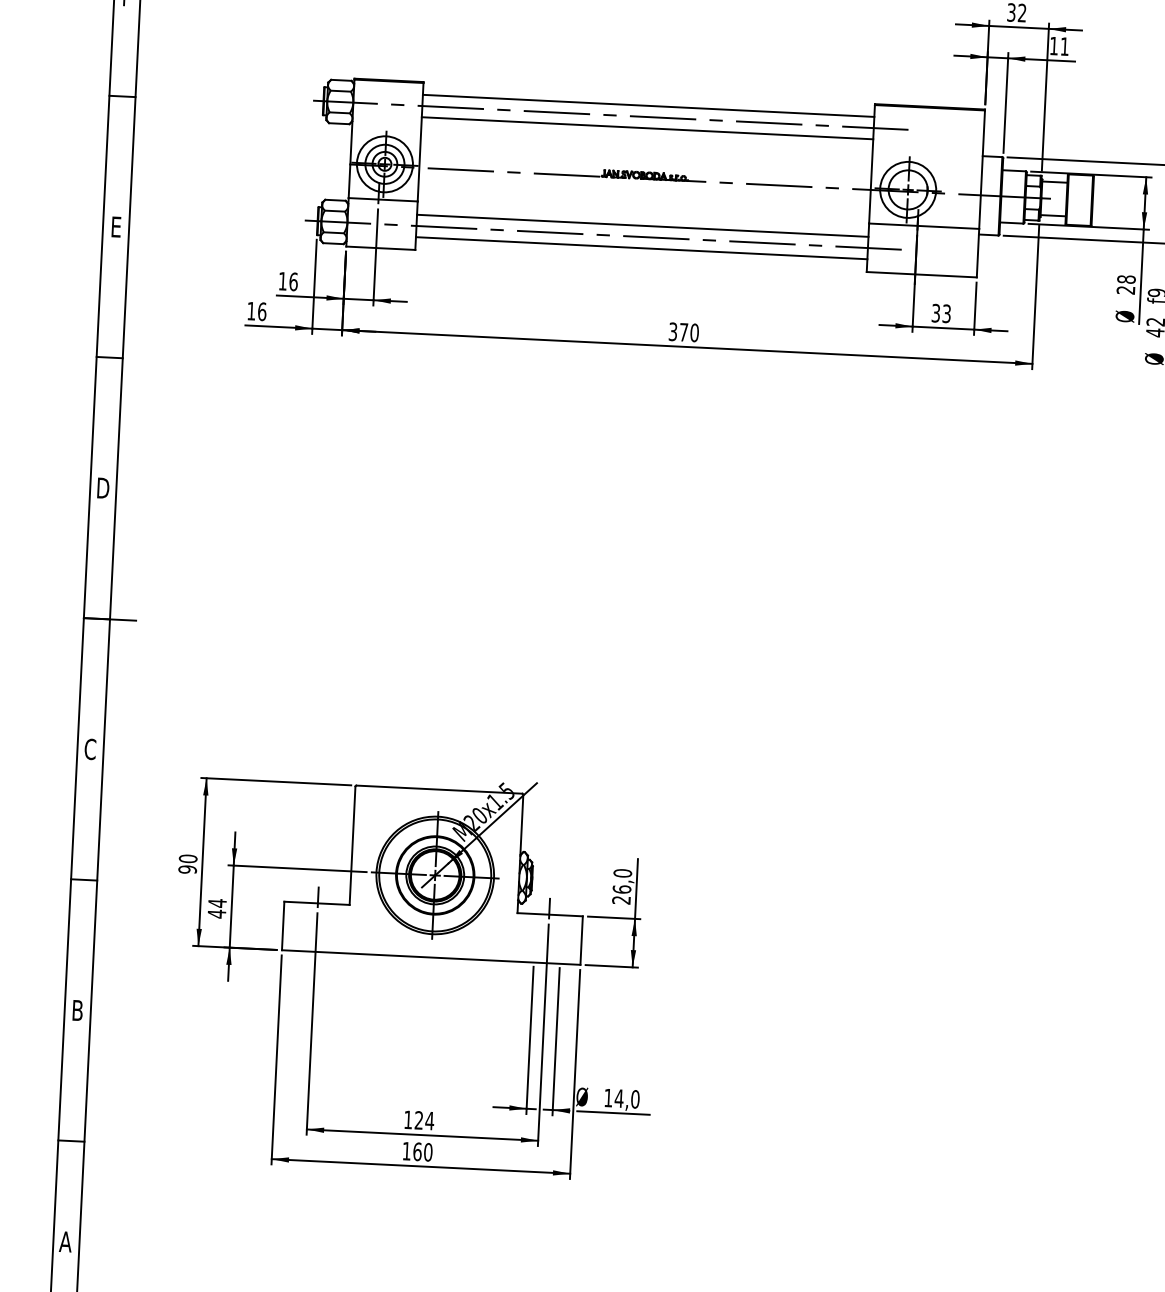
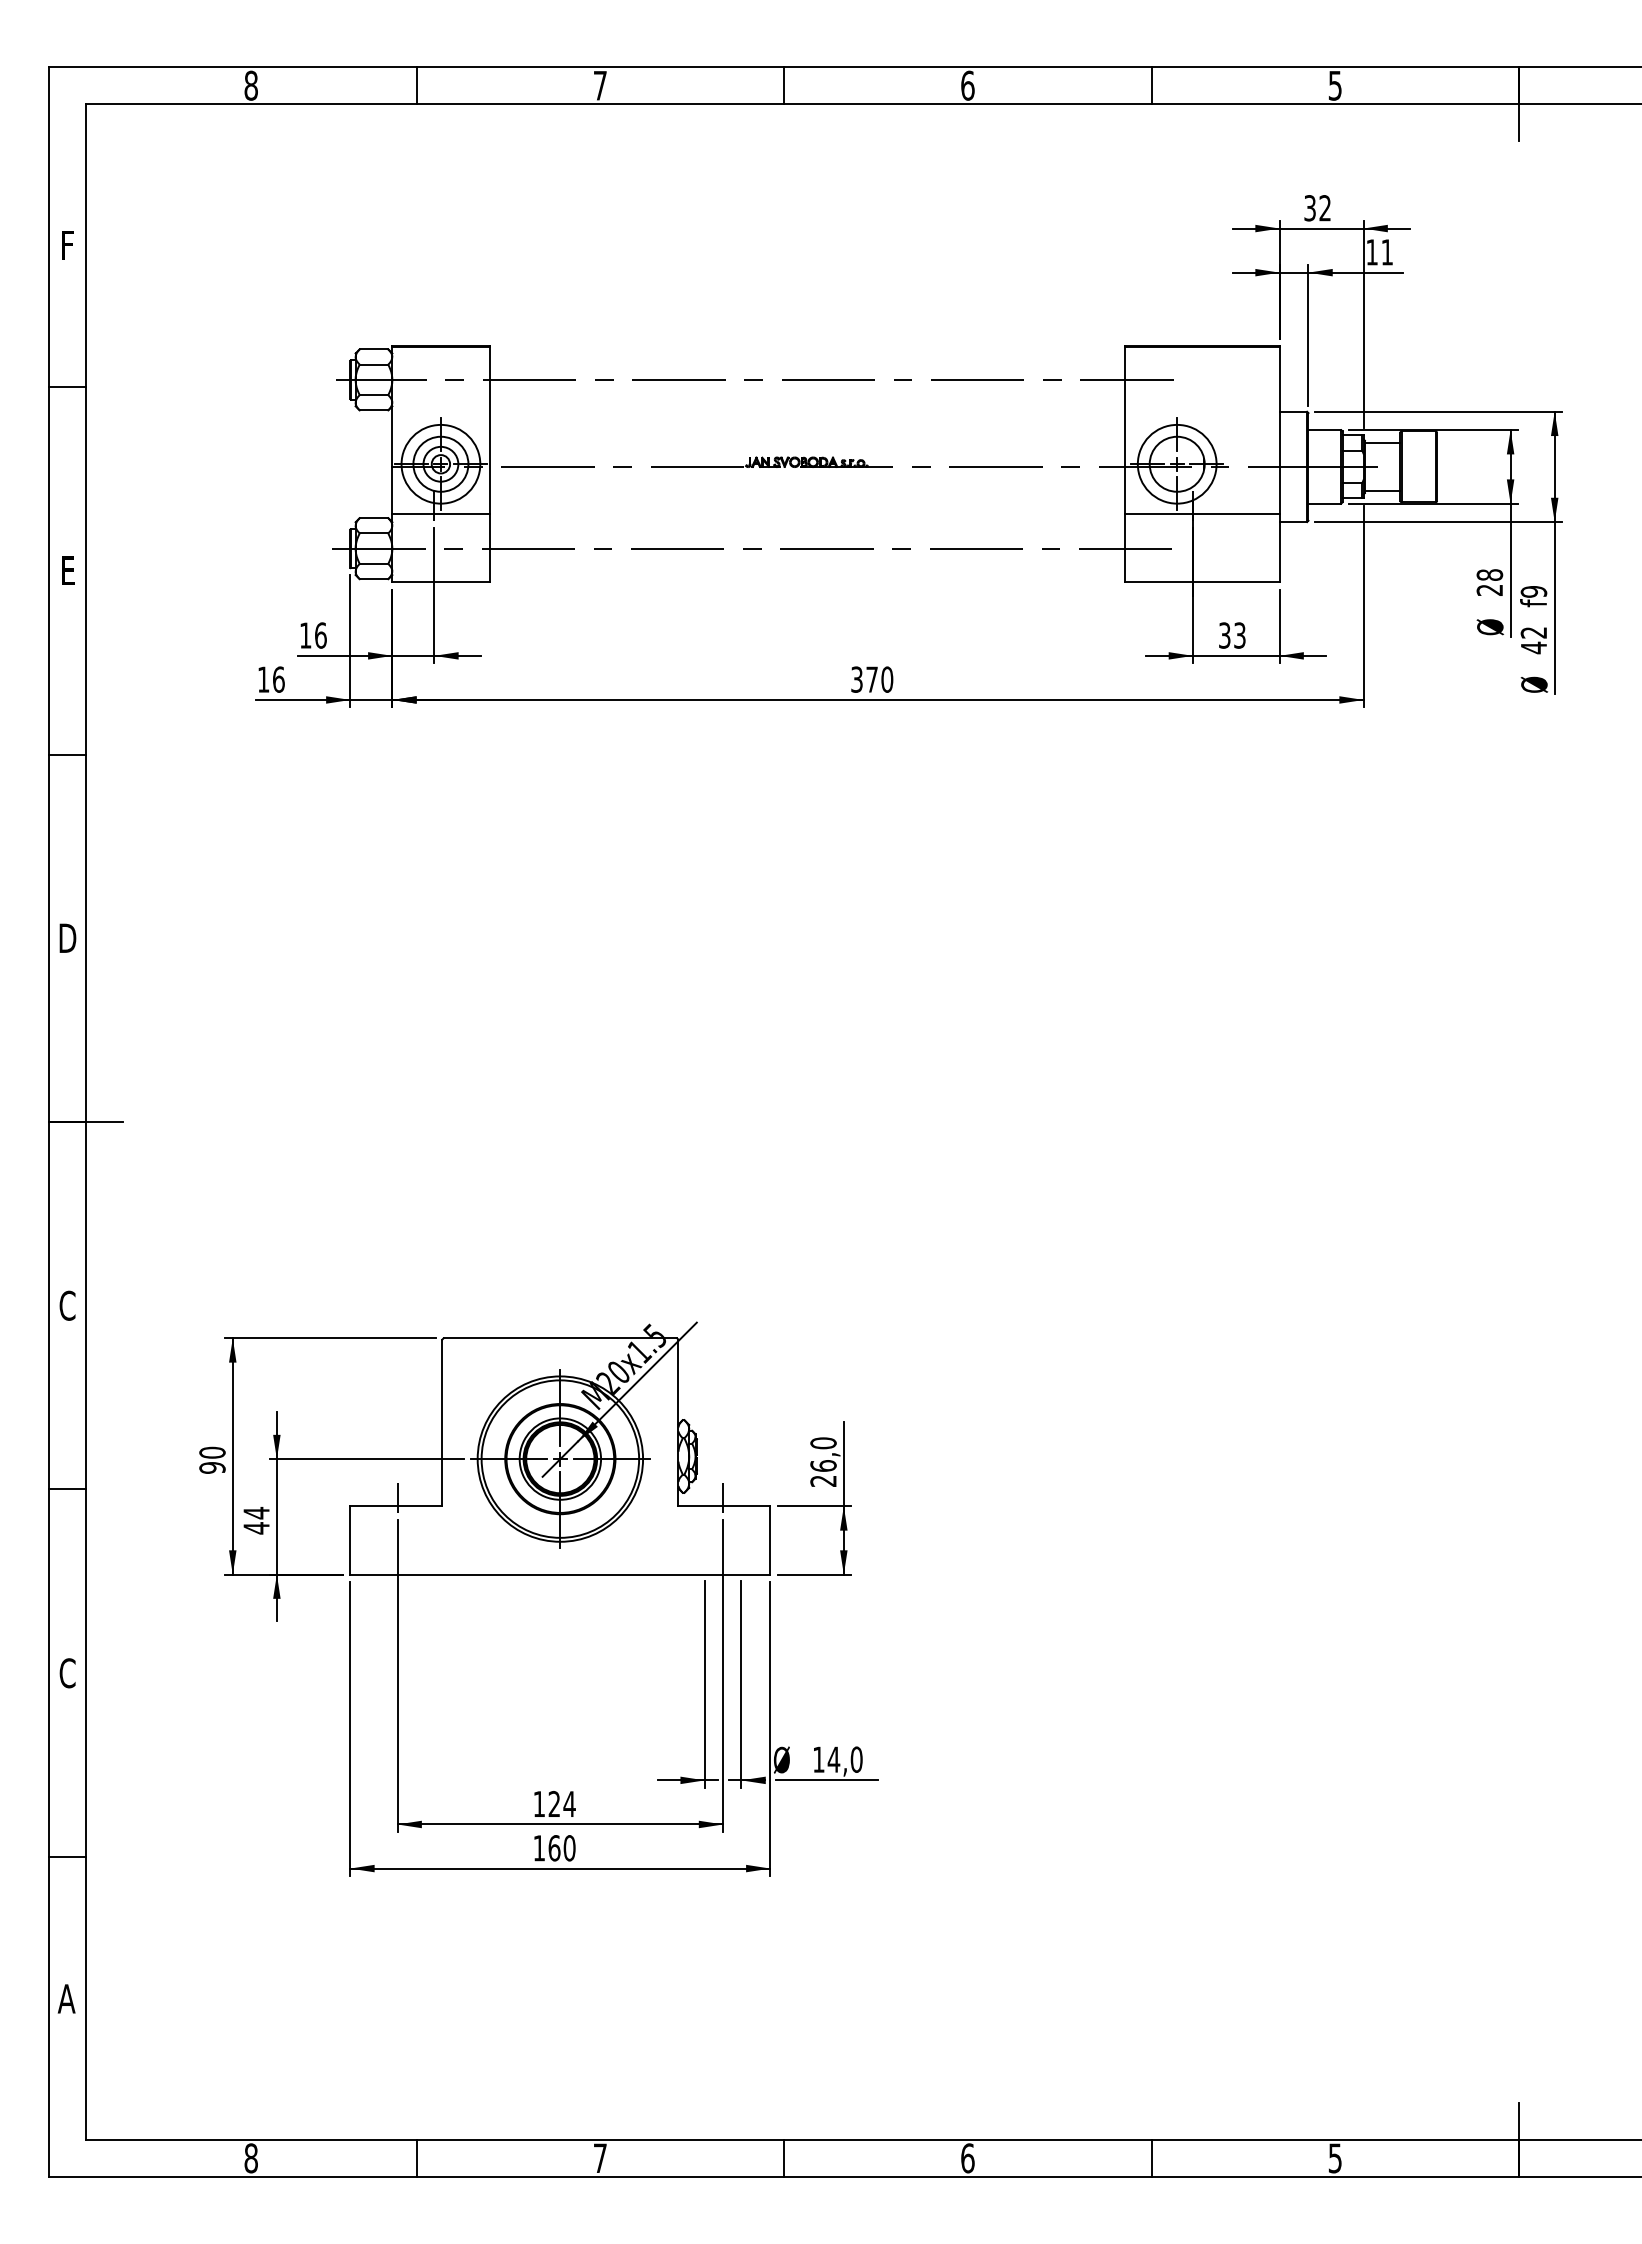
line: (648, 106) -> (806, 364), removed
line: (647, 128) -> (806, 395), removed
line: (642, 225) -> (806, 532), removed
line: (641, 248) -> (806, 564), removed
text: (77, 1010) -> (67, 1673), B -> C

